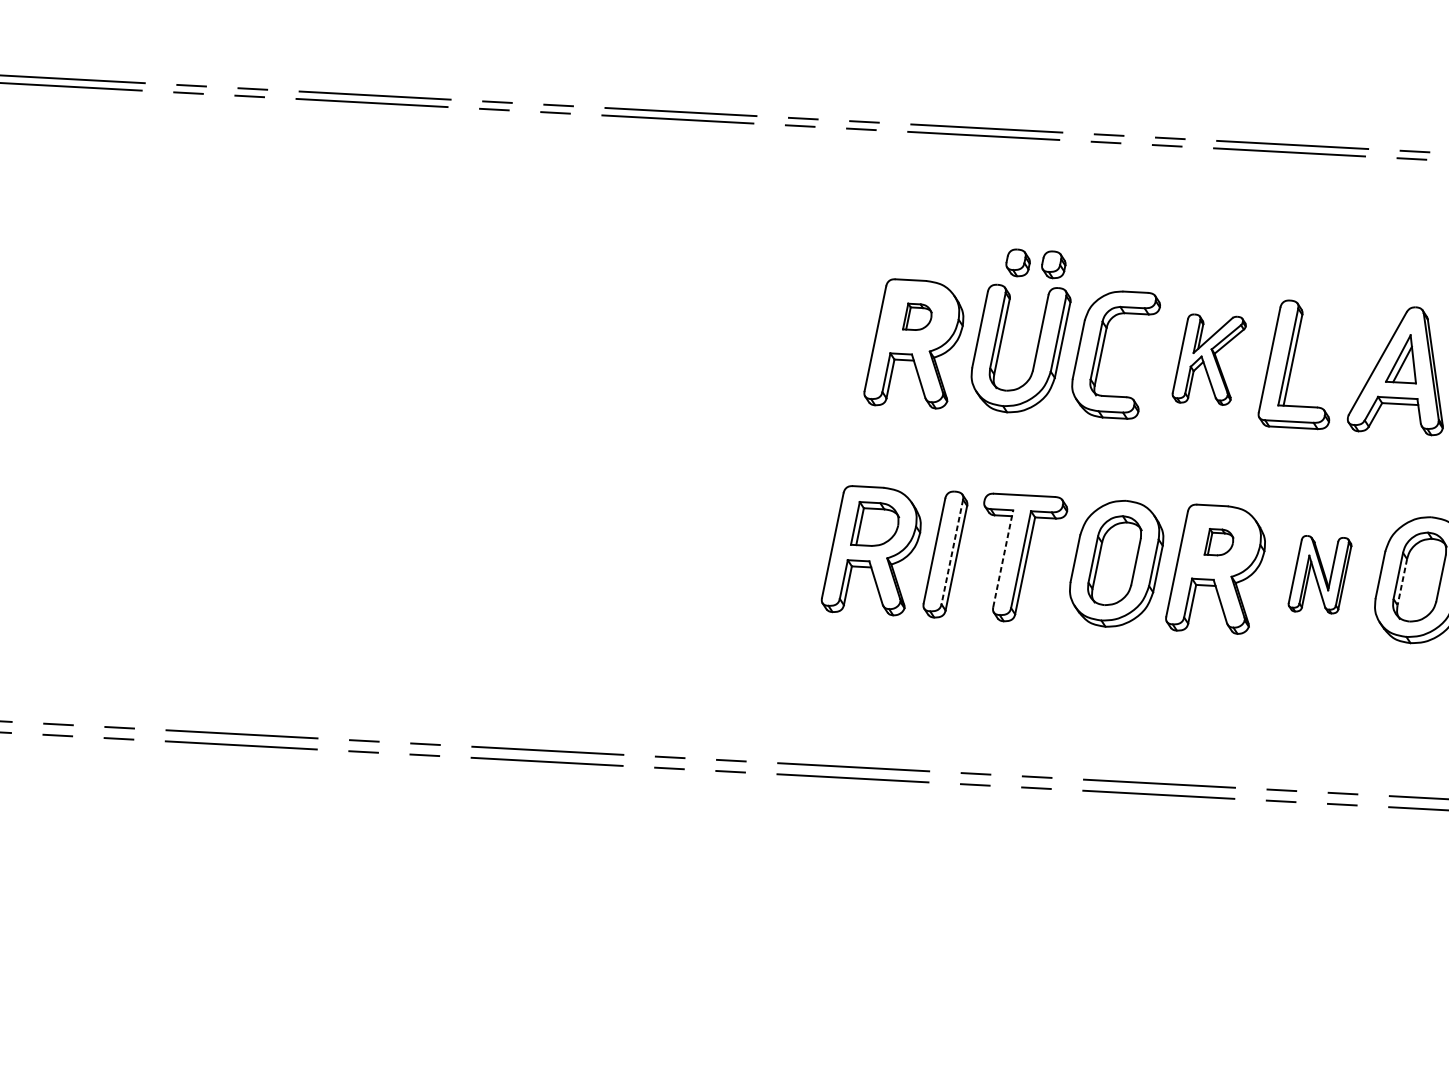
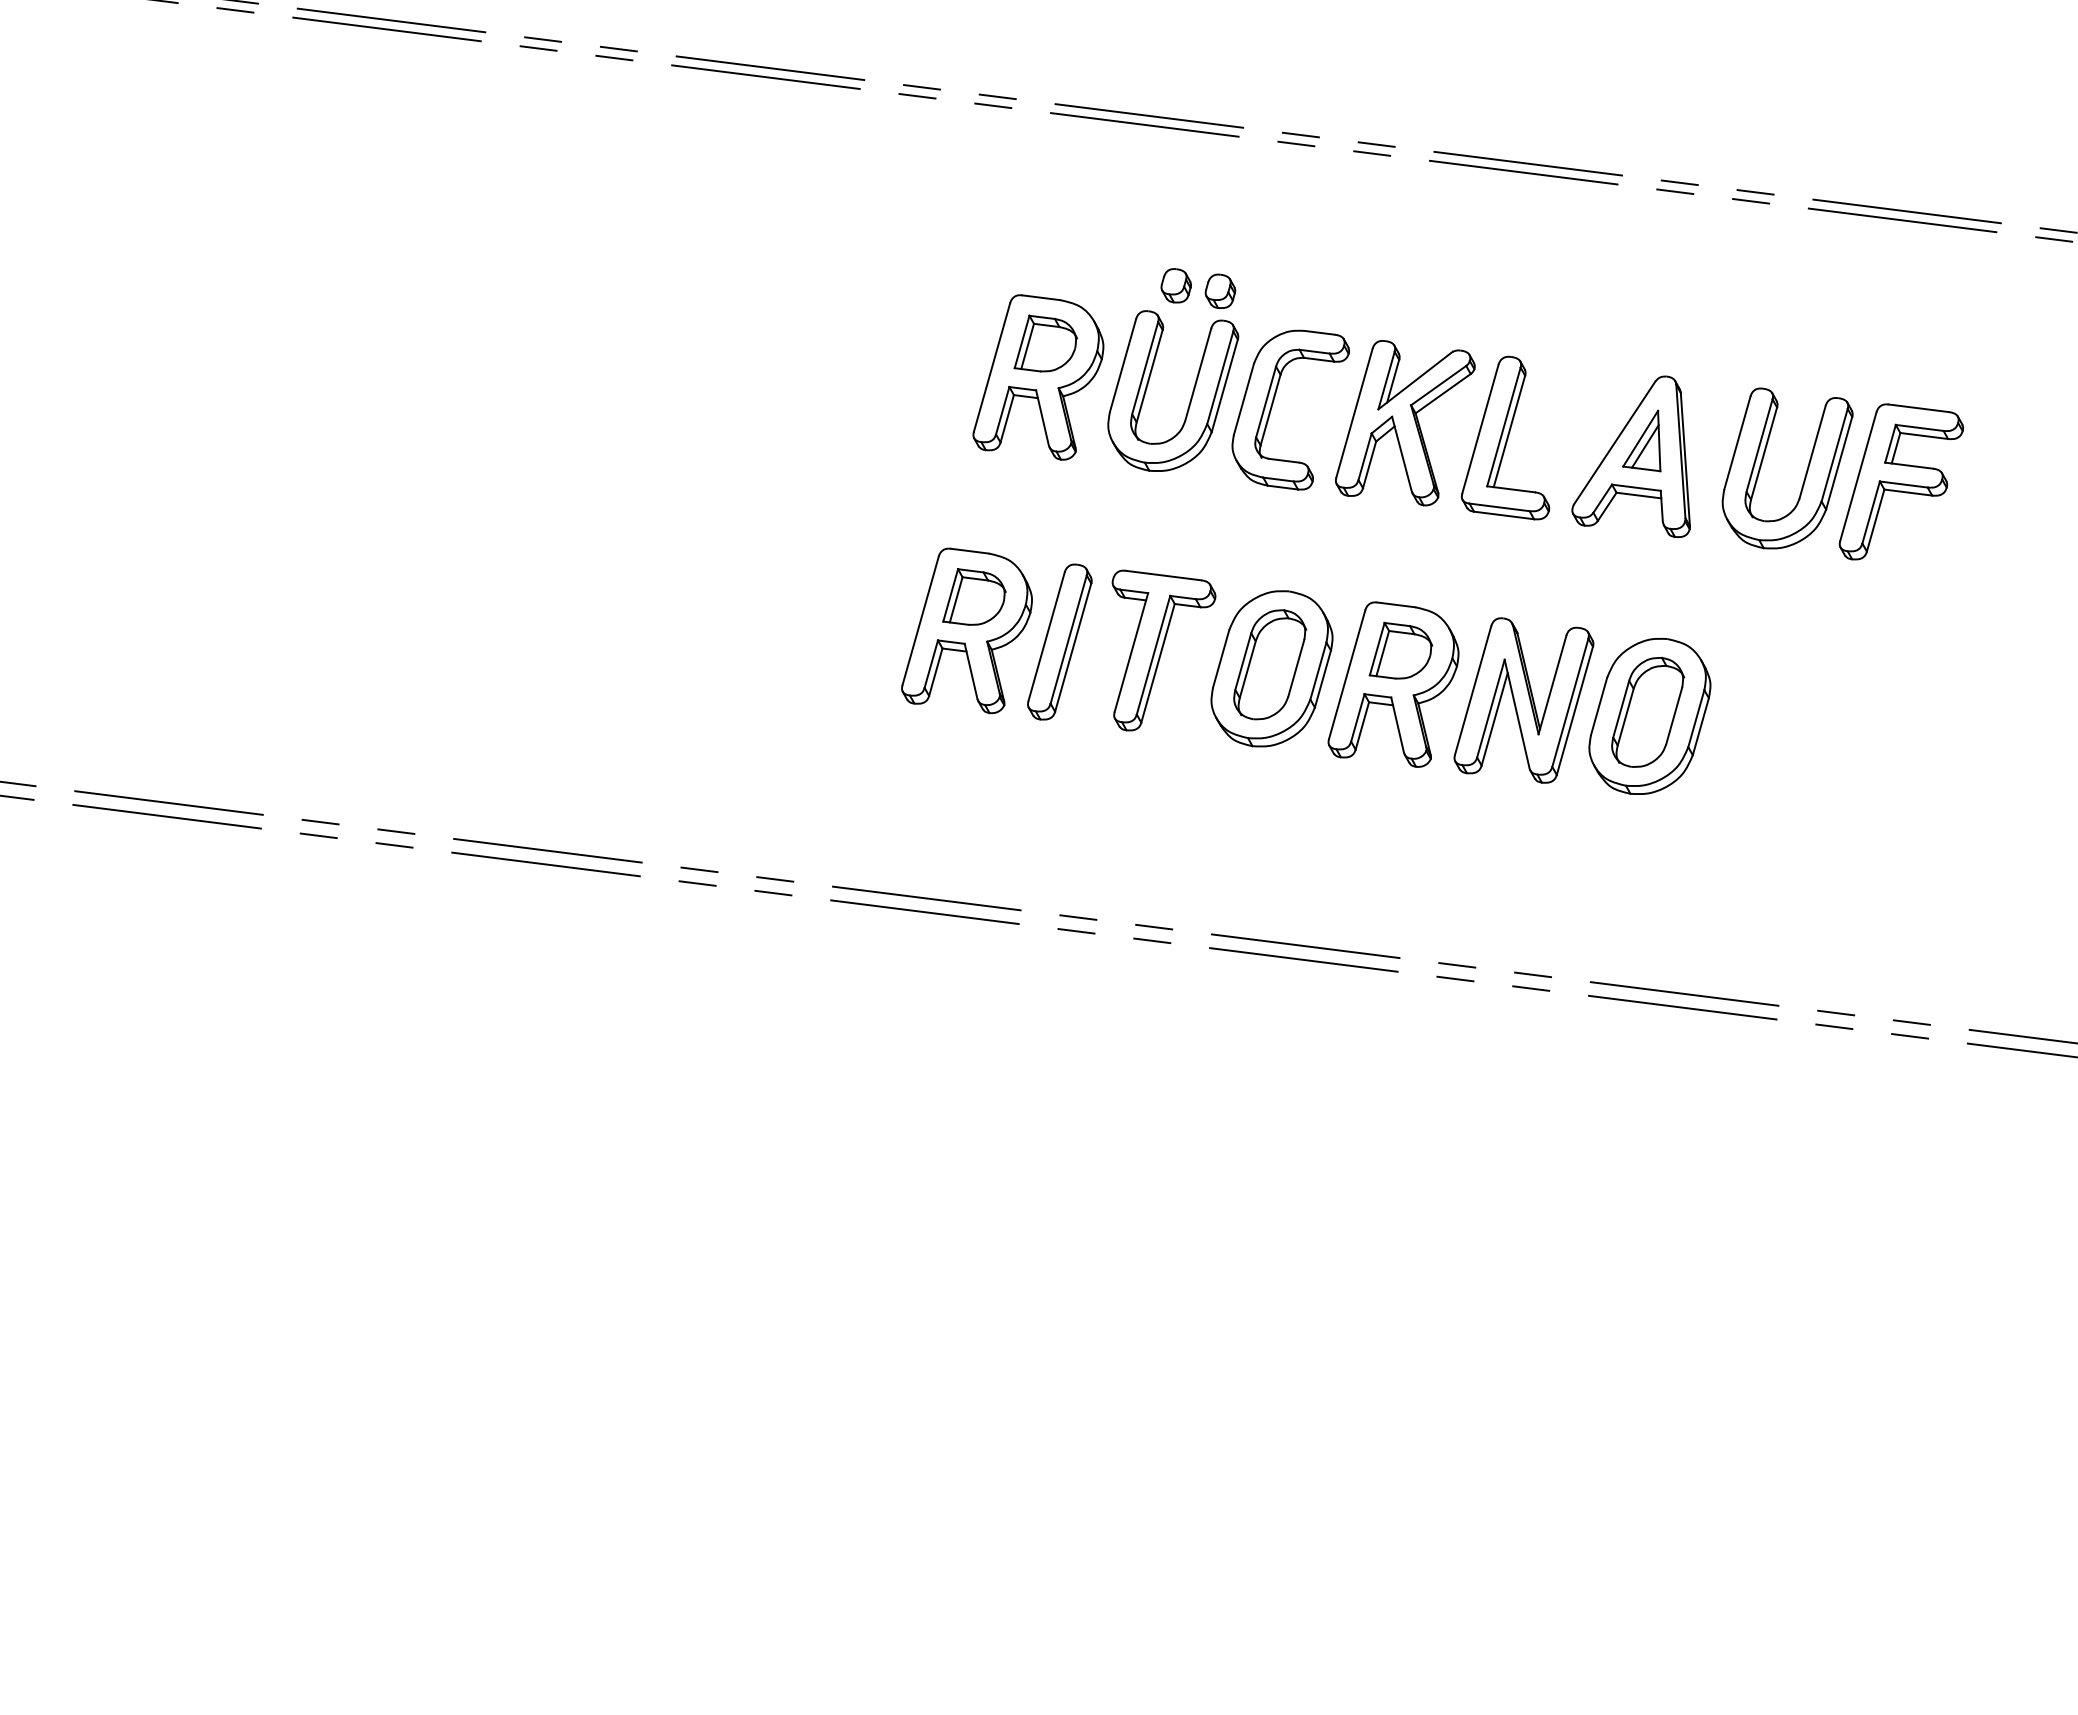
part: (916, 316) -> (1045, 343), size x1.67
part: (1209, 359) -> (1405, 423), size x1.43
part: (1218, 541) -> (1400, 650), size x1.67
line: (952, 551) -> (1068, 639), dashed -> solid
line: (1003, 558) -> (1131, 652), dashed -> solid
part: (1319, 574) -> (1523, 700), size x1.67
line: (1402, 582) -> (1625, 717), dashed -> solid

